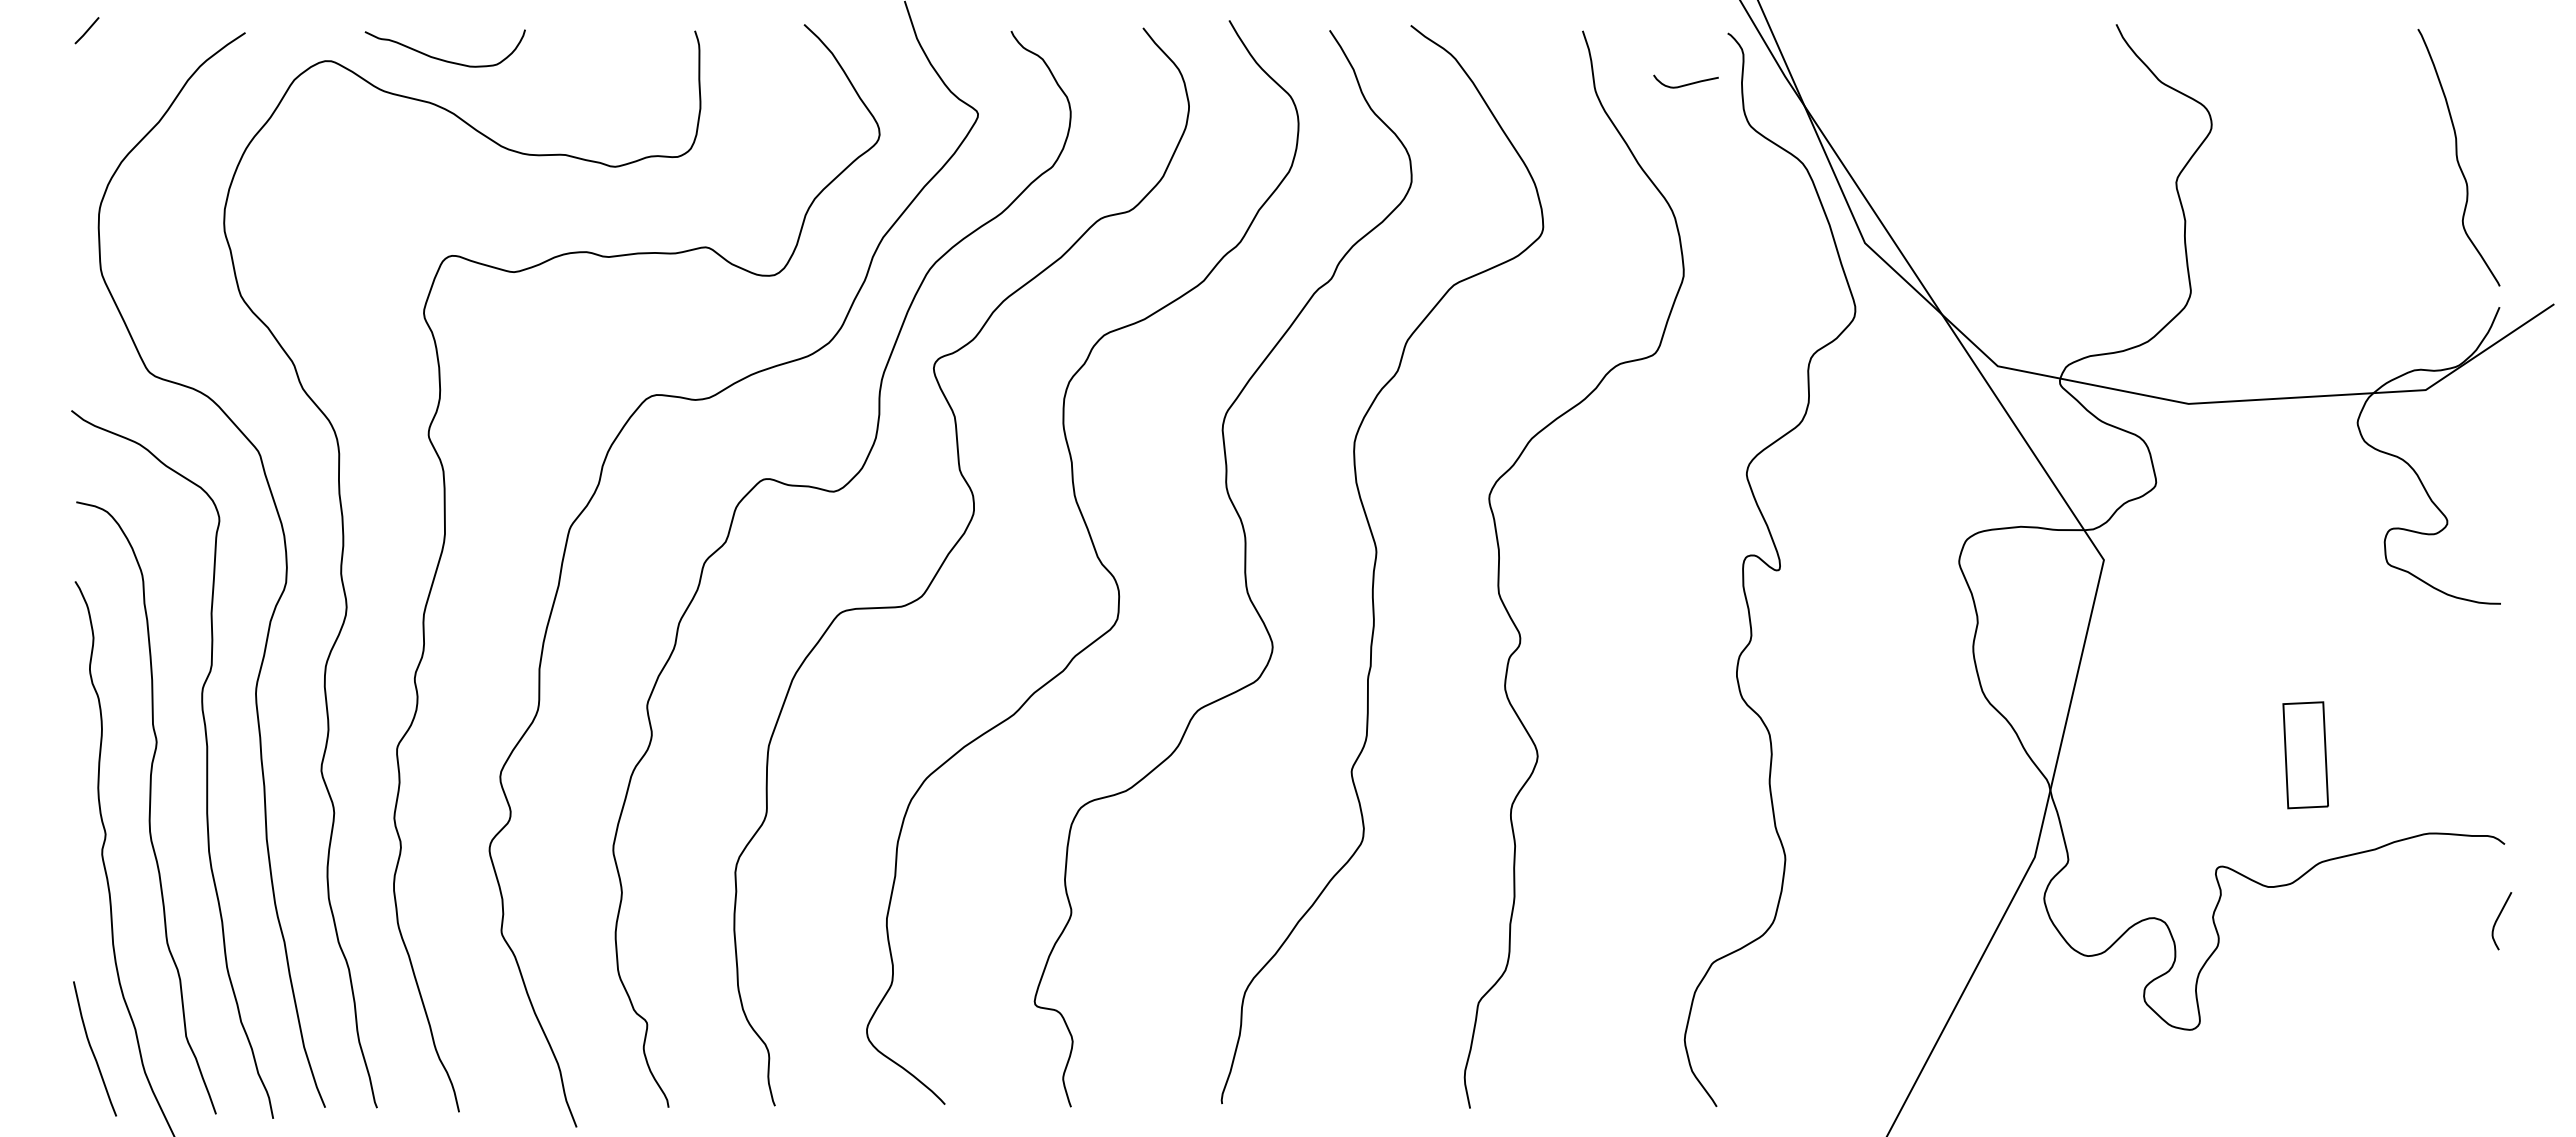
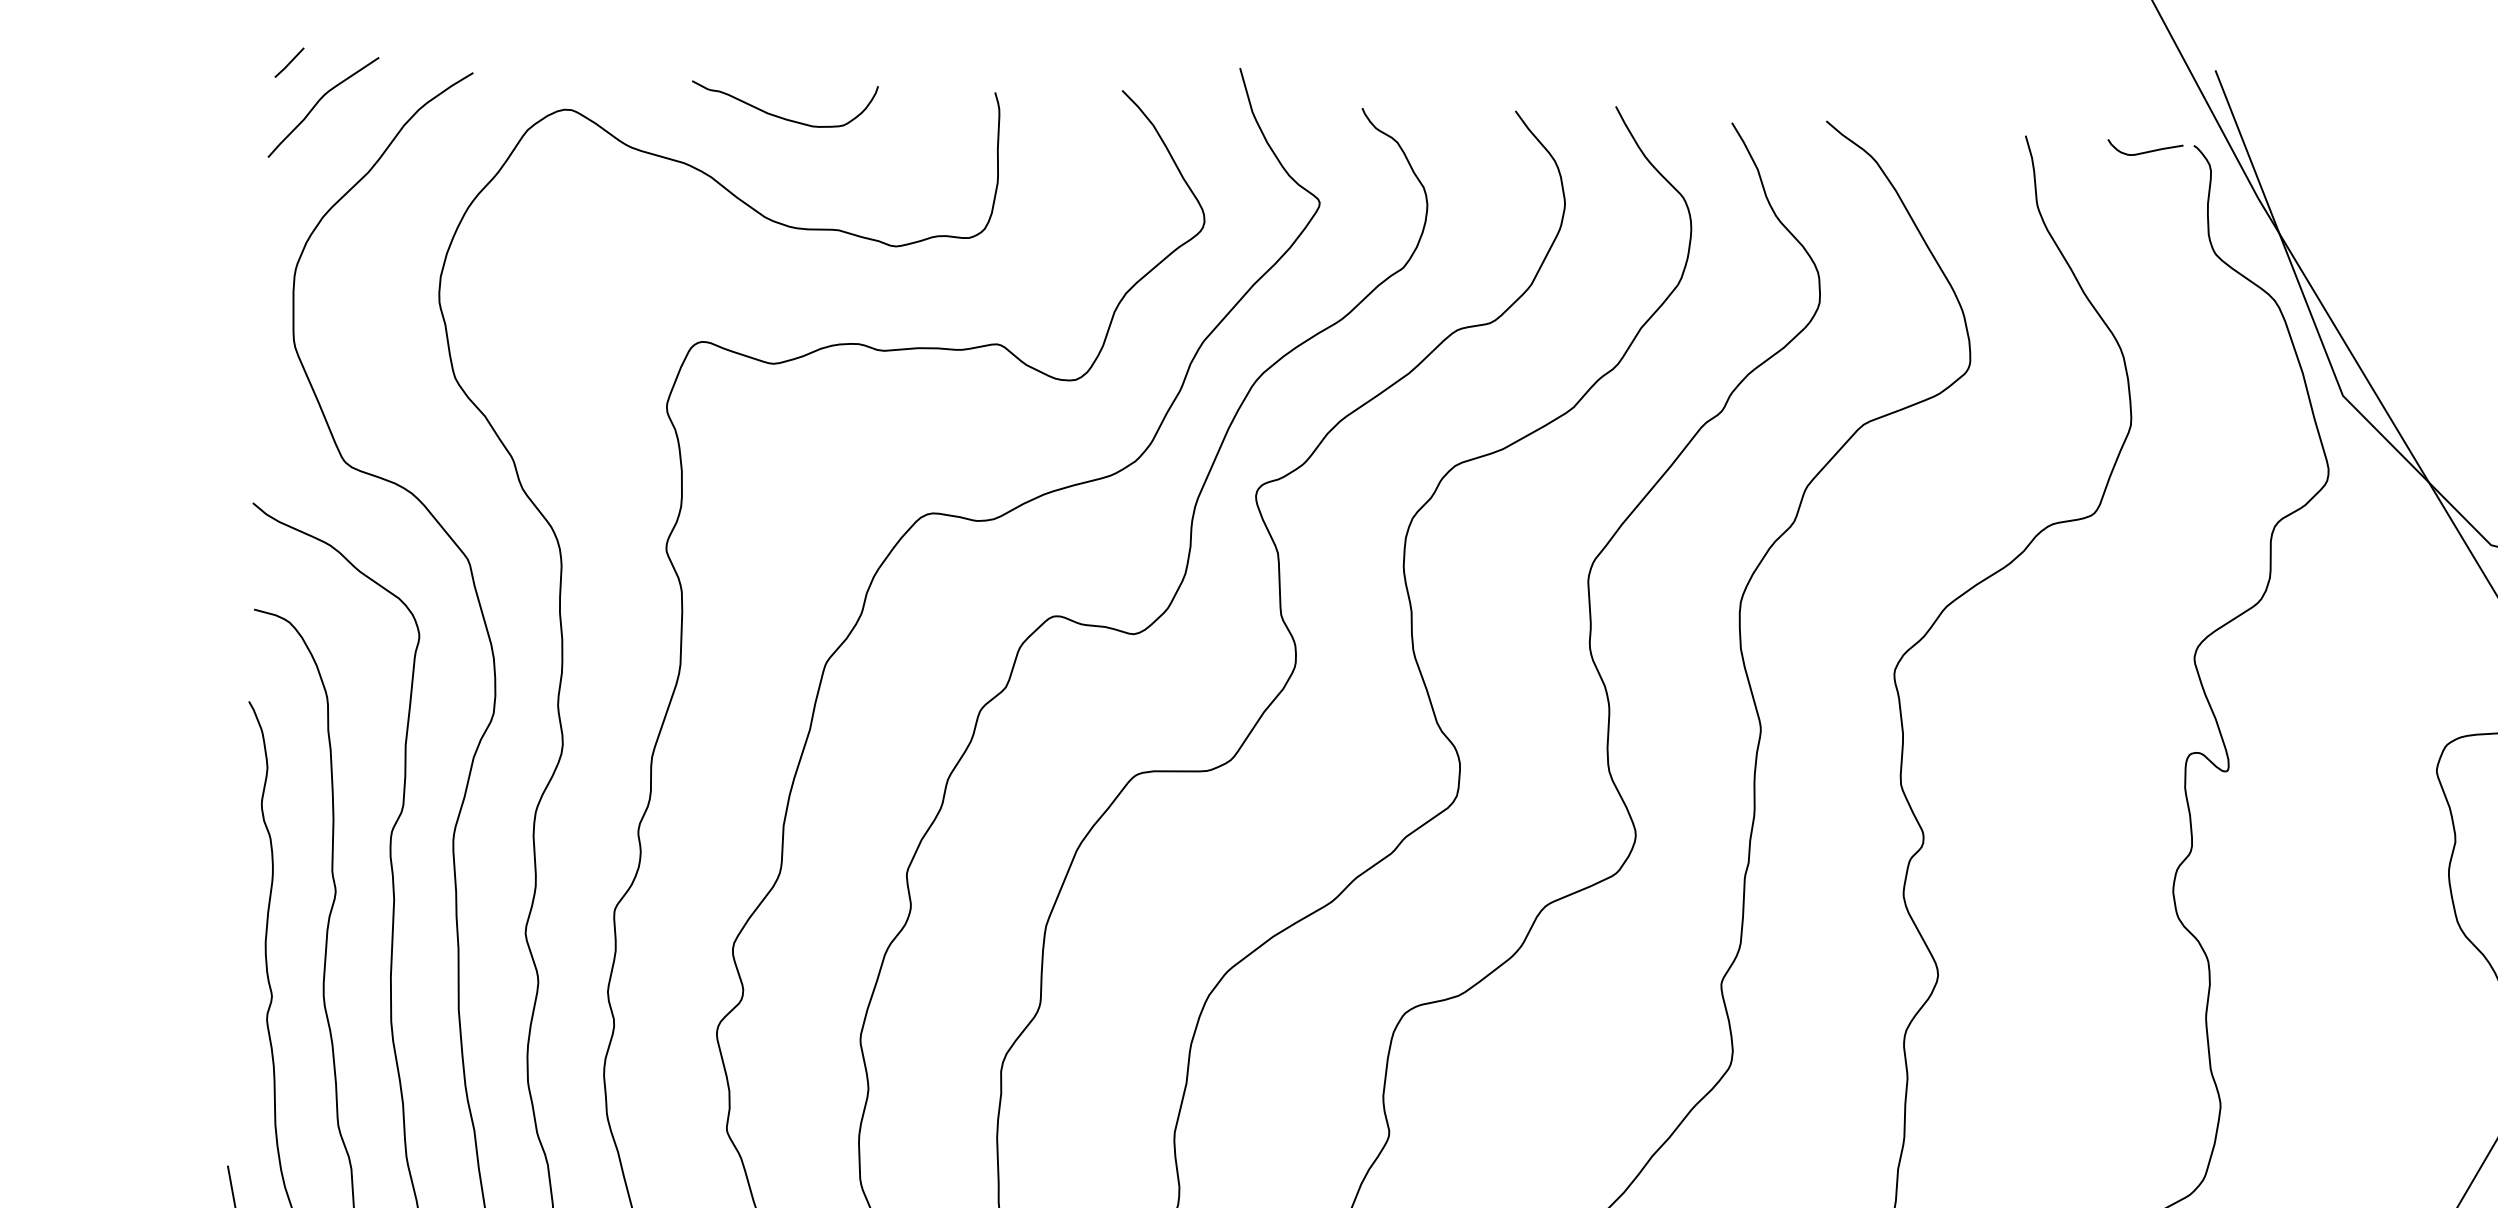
curve: (440, 58) -> (778, 115), moved
curve: (114, 63) -> (319, 102), added
curve: (1687, 83) -> (2146, 150), moved

